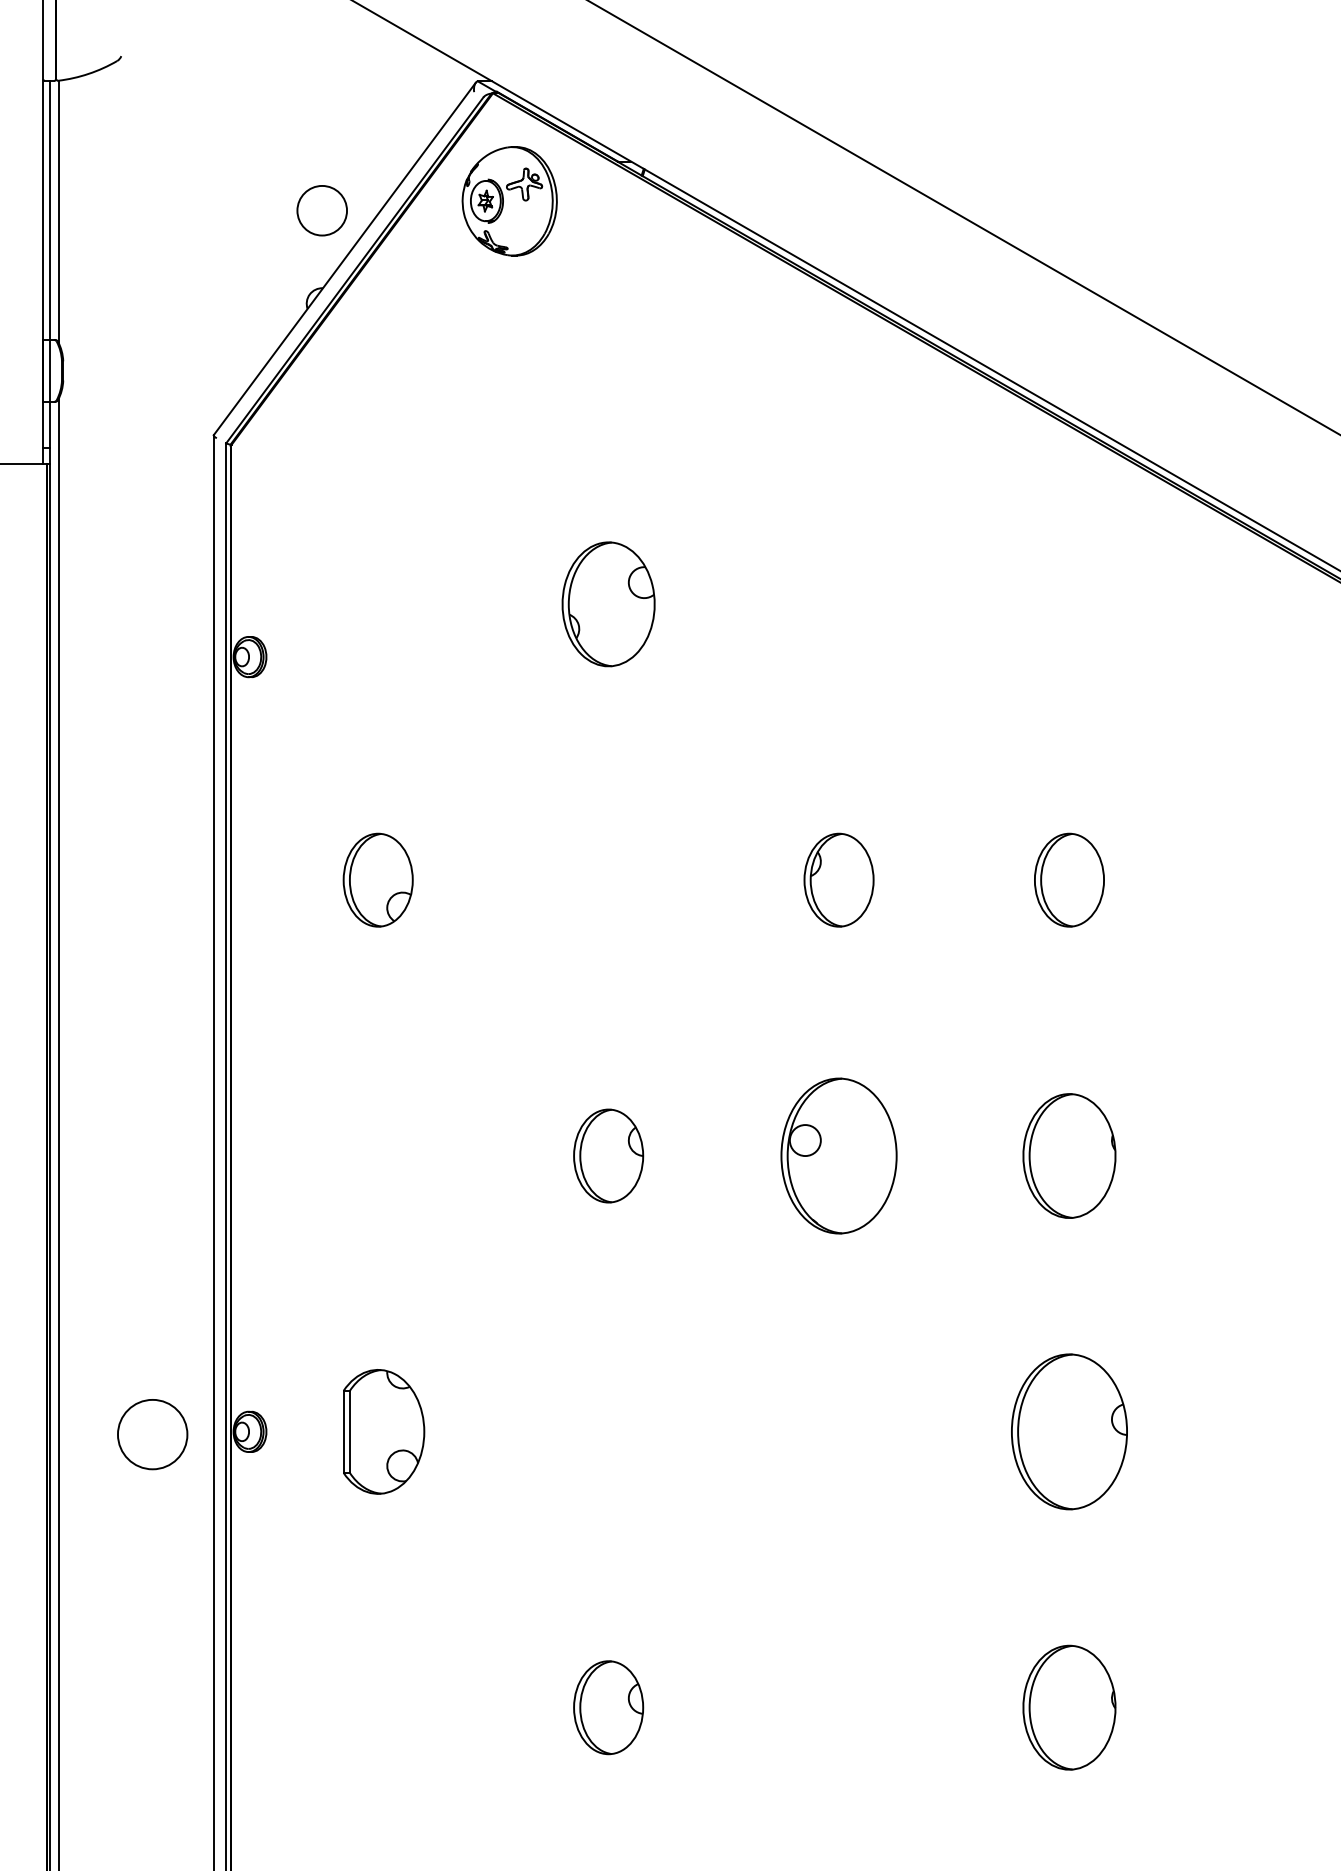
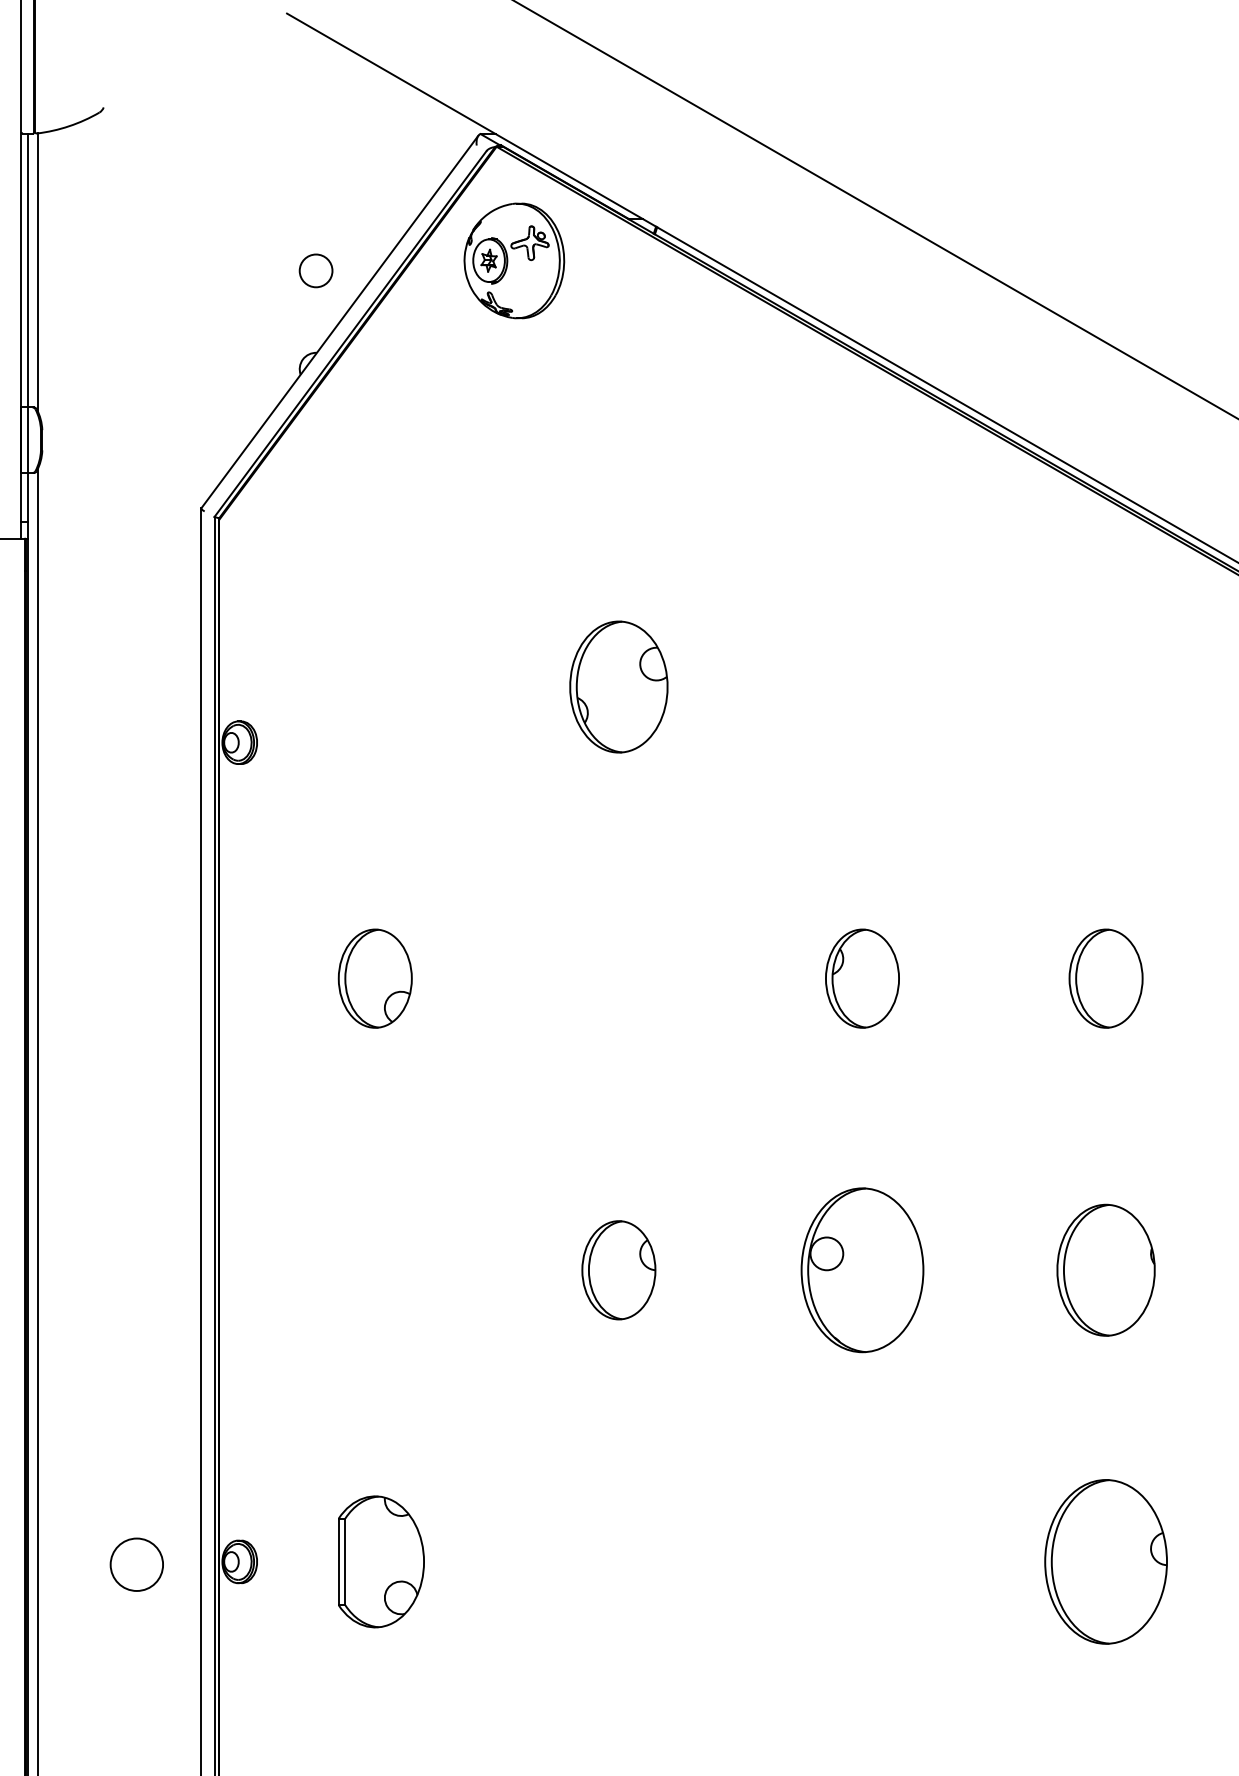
circle: (321, 210) -> (315, 270), size x0.62
circle: (152, 1434) -> (136, 1564), size x0.71

